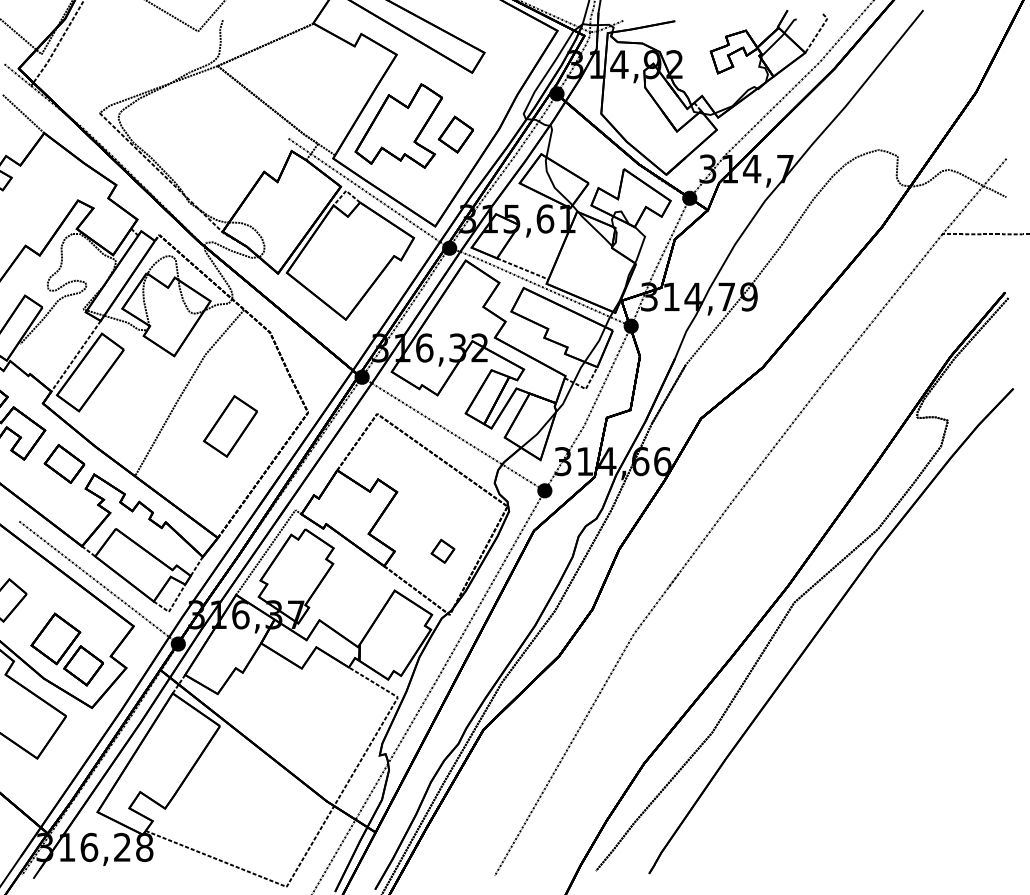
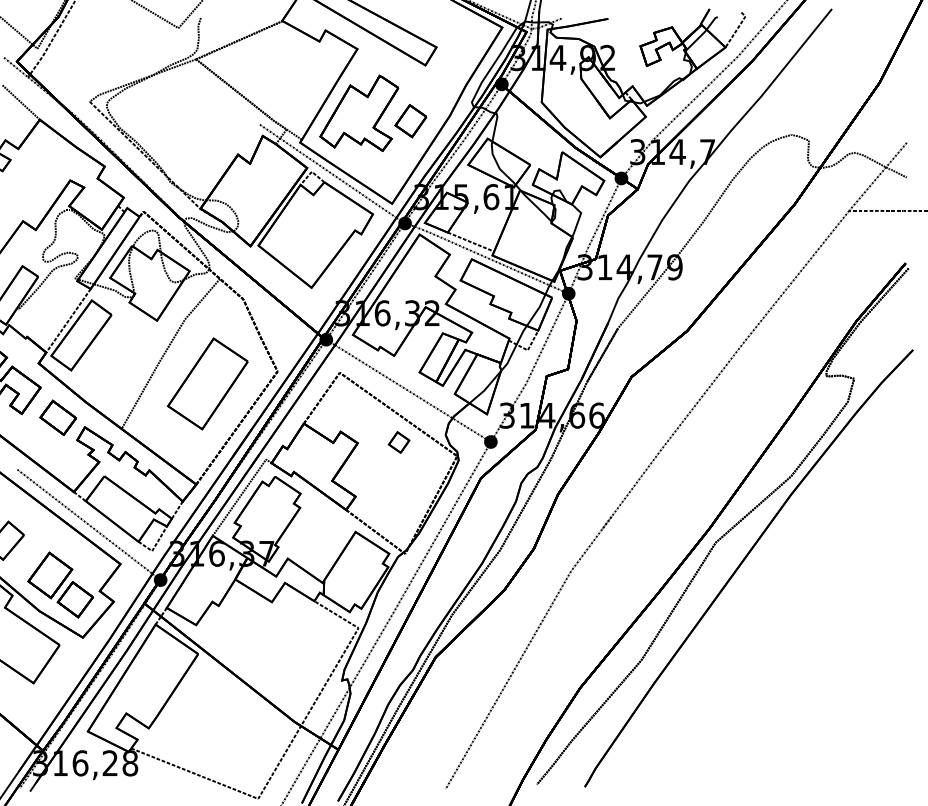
part: (230, 426) -> (207, 384), size x1.67
part: (442, 550) -> (398, 441), moved

